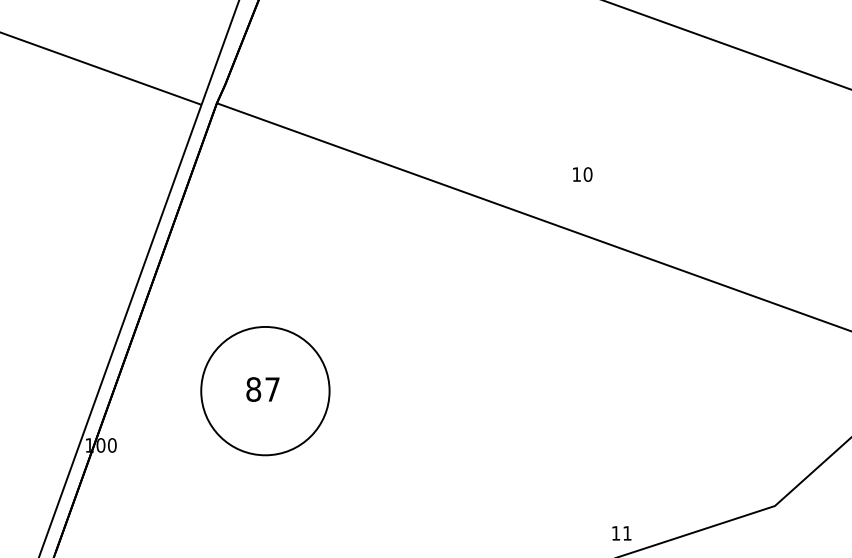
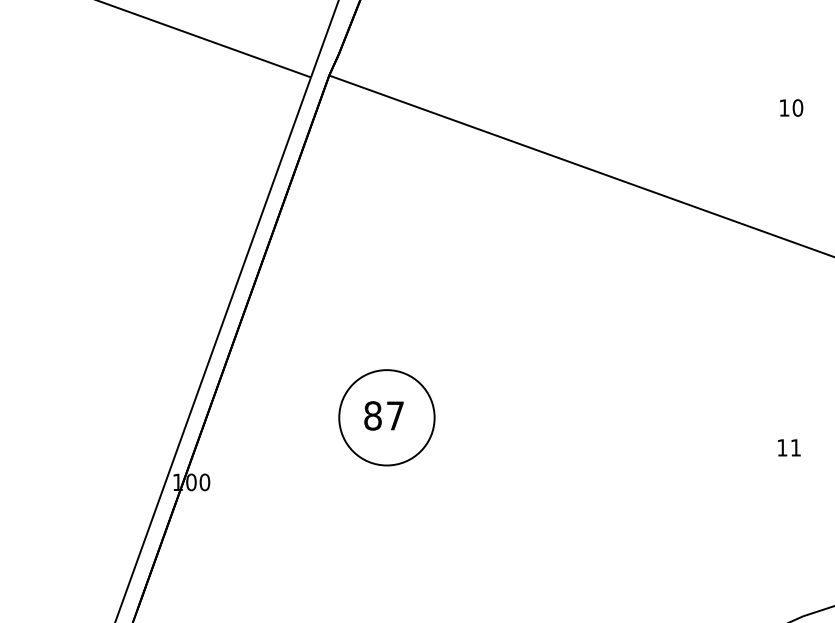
text: (582, 174) -> (791, 107), moved
circle: (265, 391) -> (387, 418), size x0.62
text: (621, 533) -> (788, 447), moved

